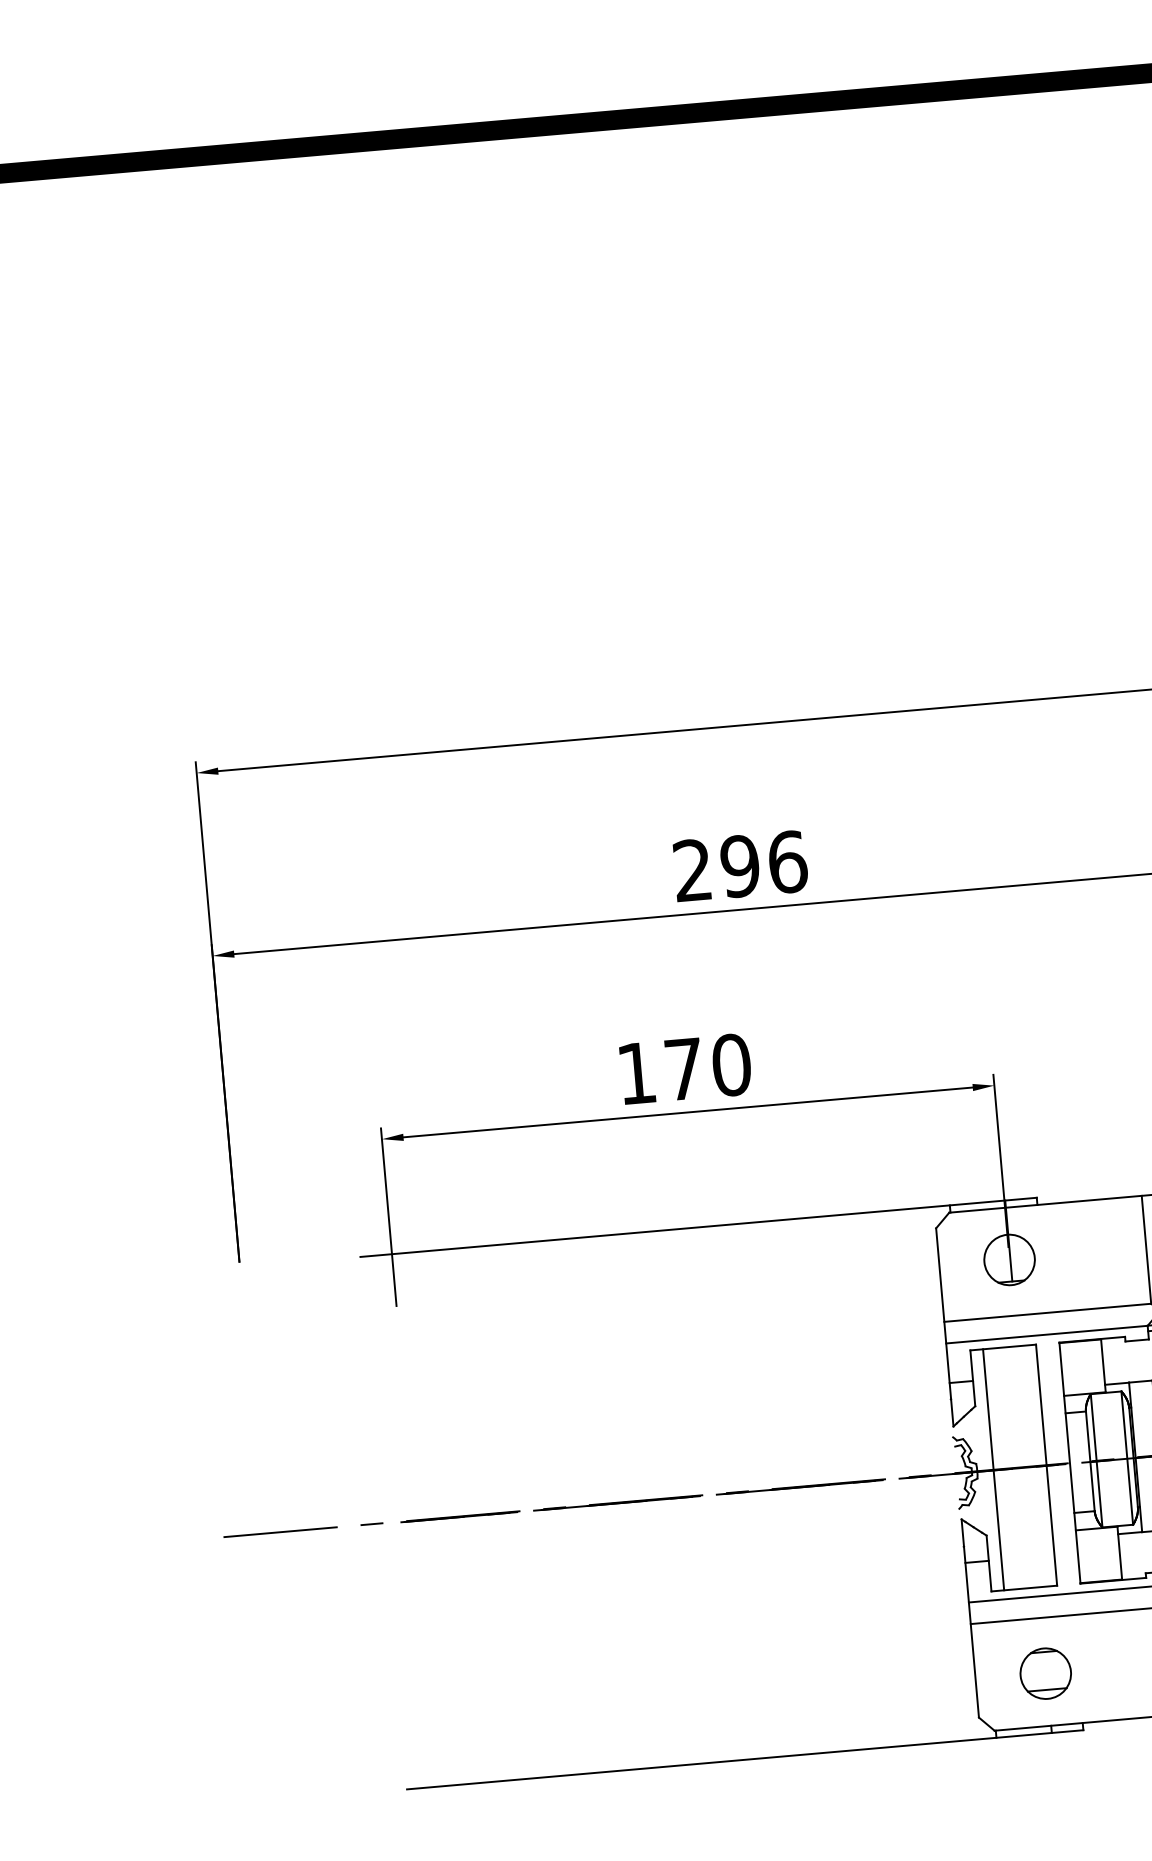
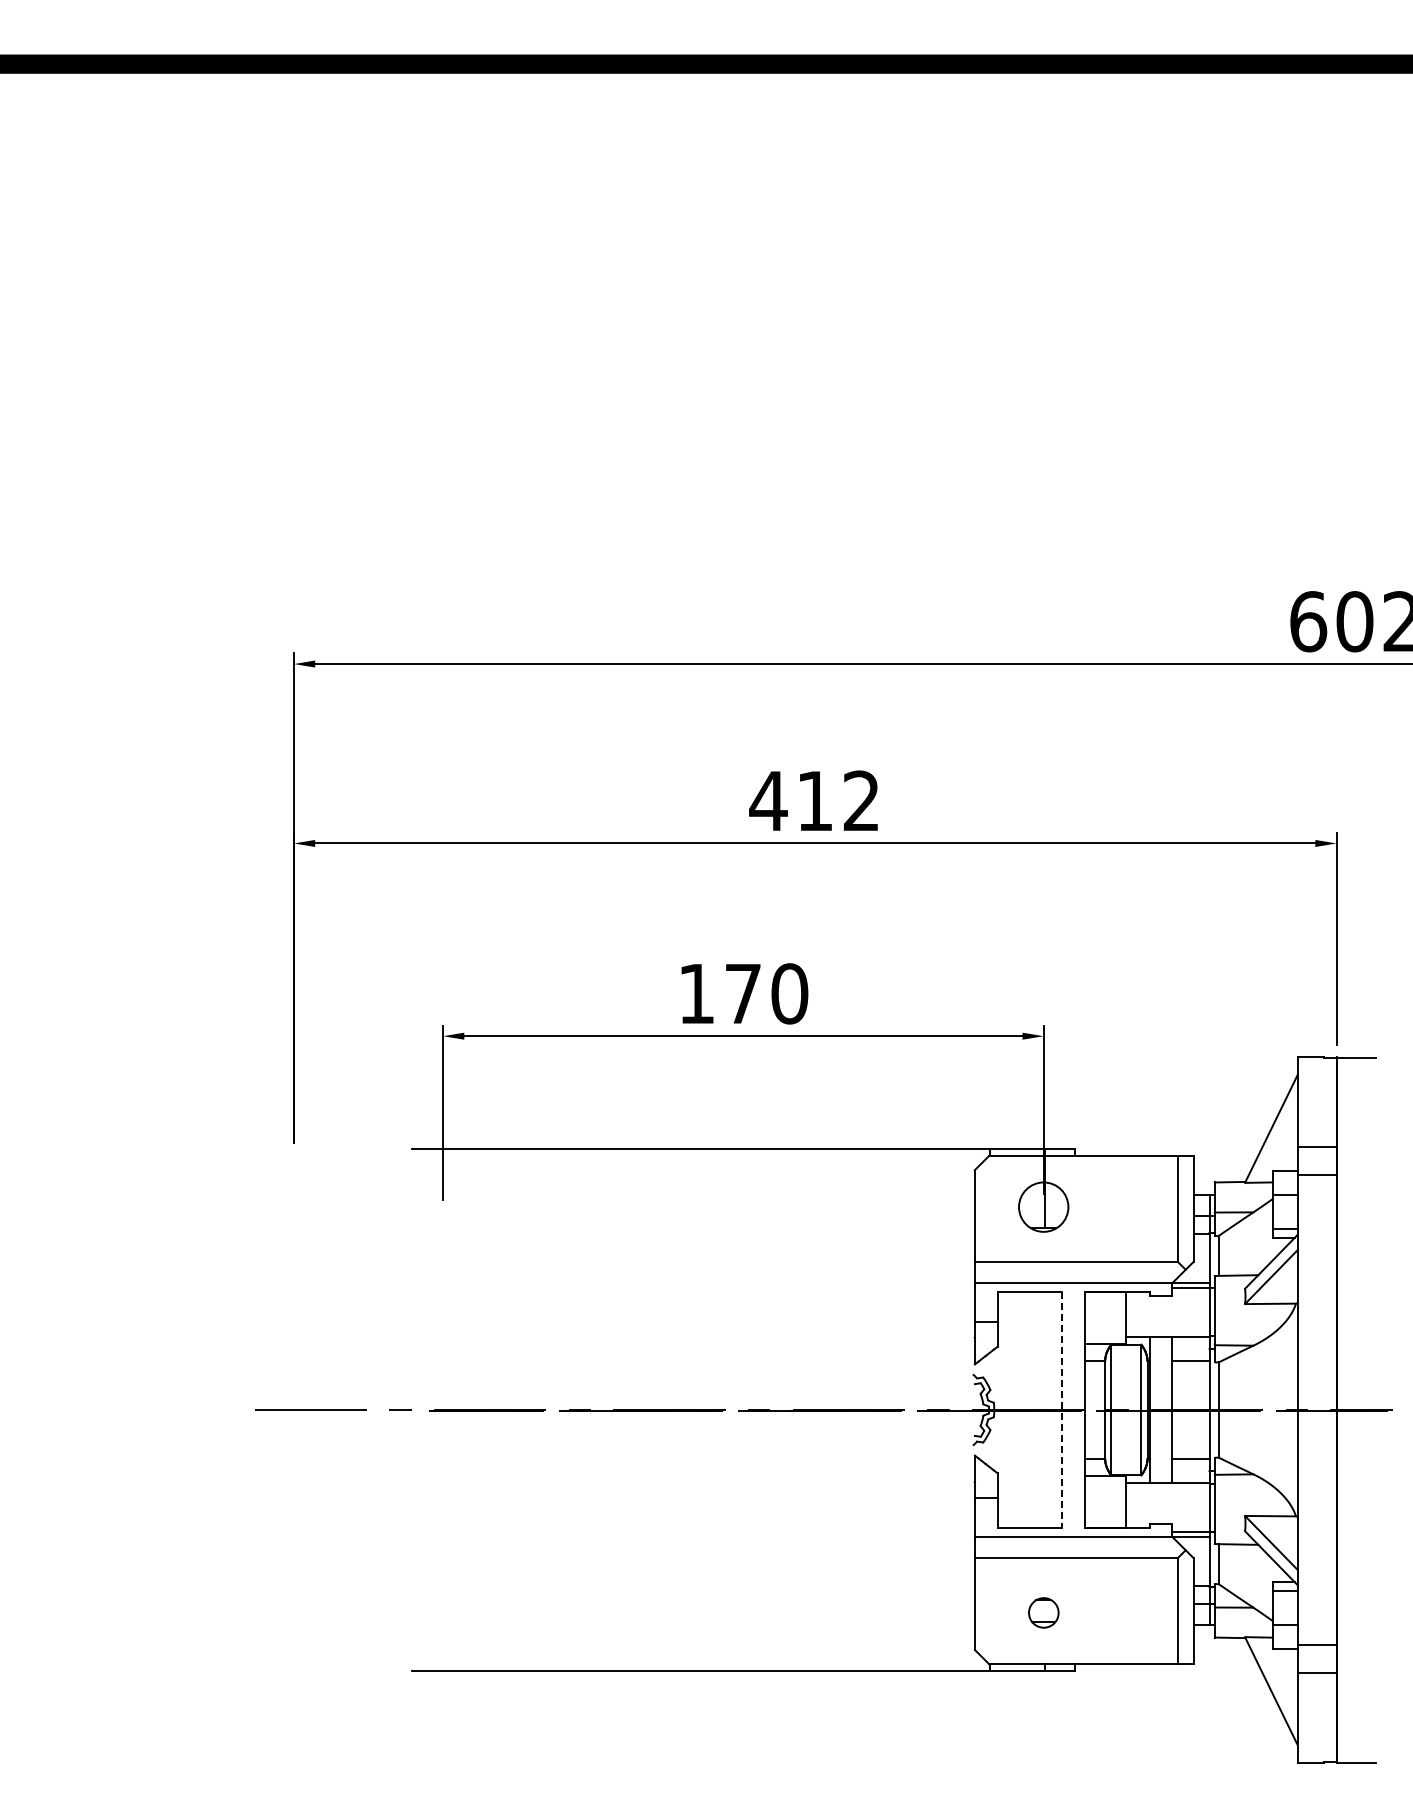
text: (739, 865) -> (814, 800), 296 -> 412
line: (1046, 1465) -> (1062, 1410), solid -> dashed
line: (993, 1469) -> (1010, 1409), removed
part: (1045, 1673) -> (1043, 1612), size x0.6

